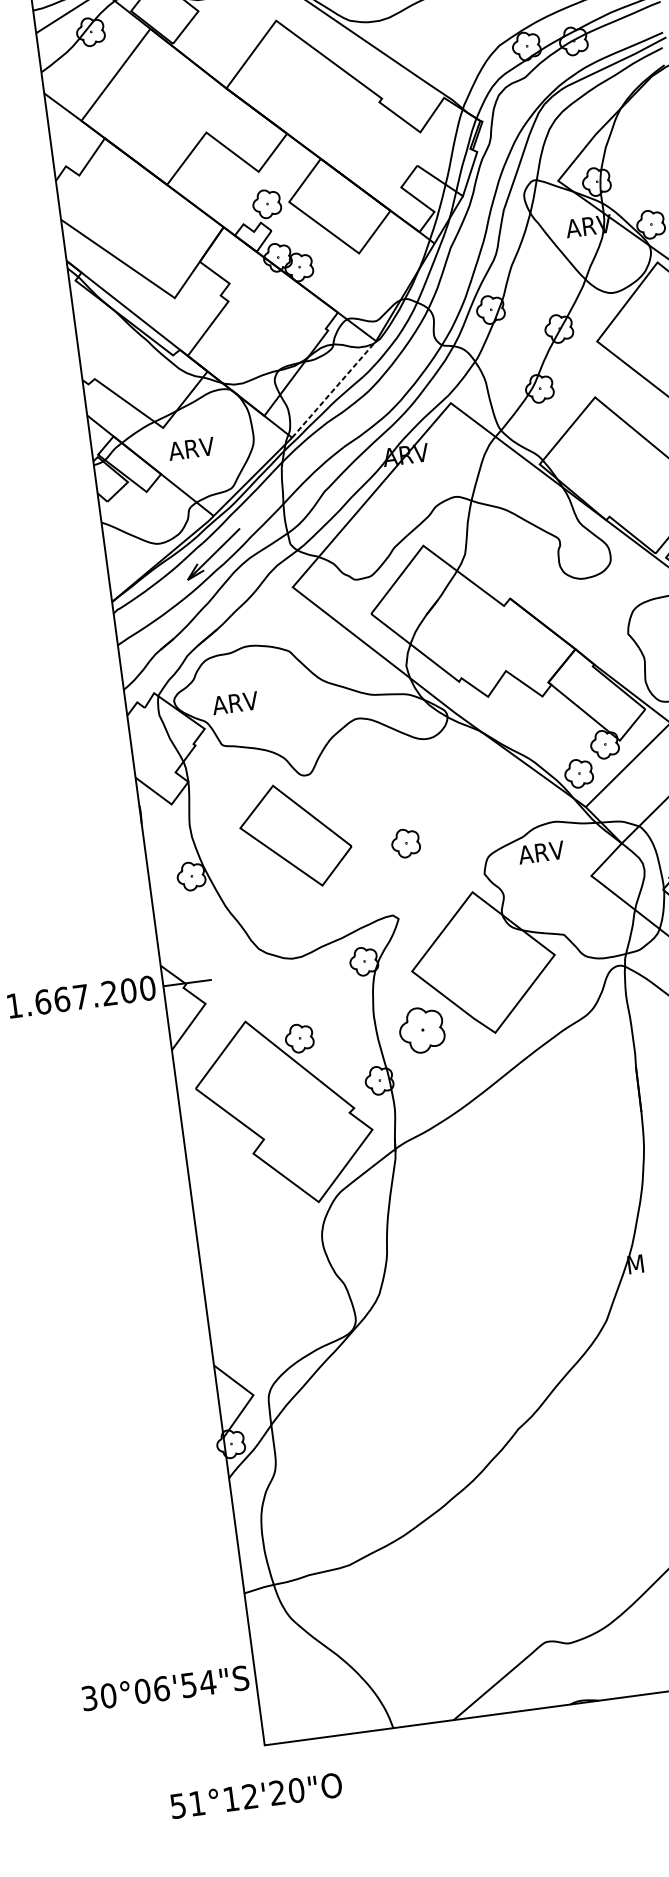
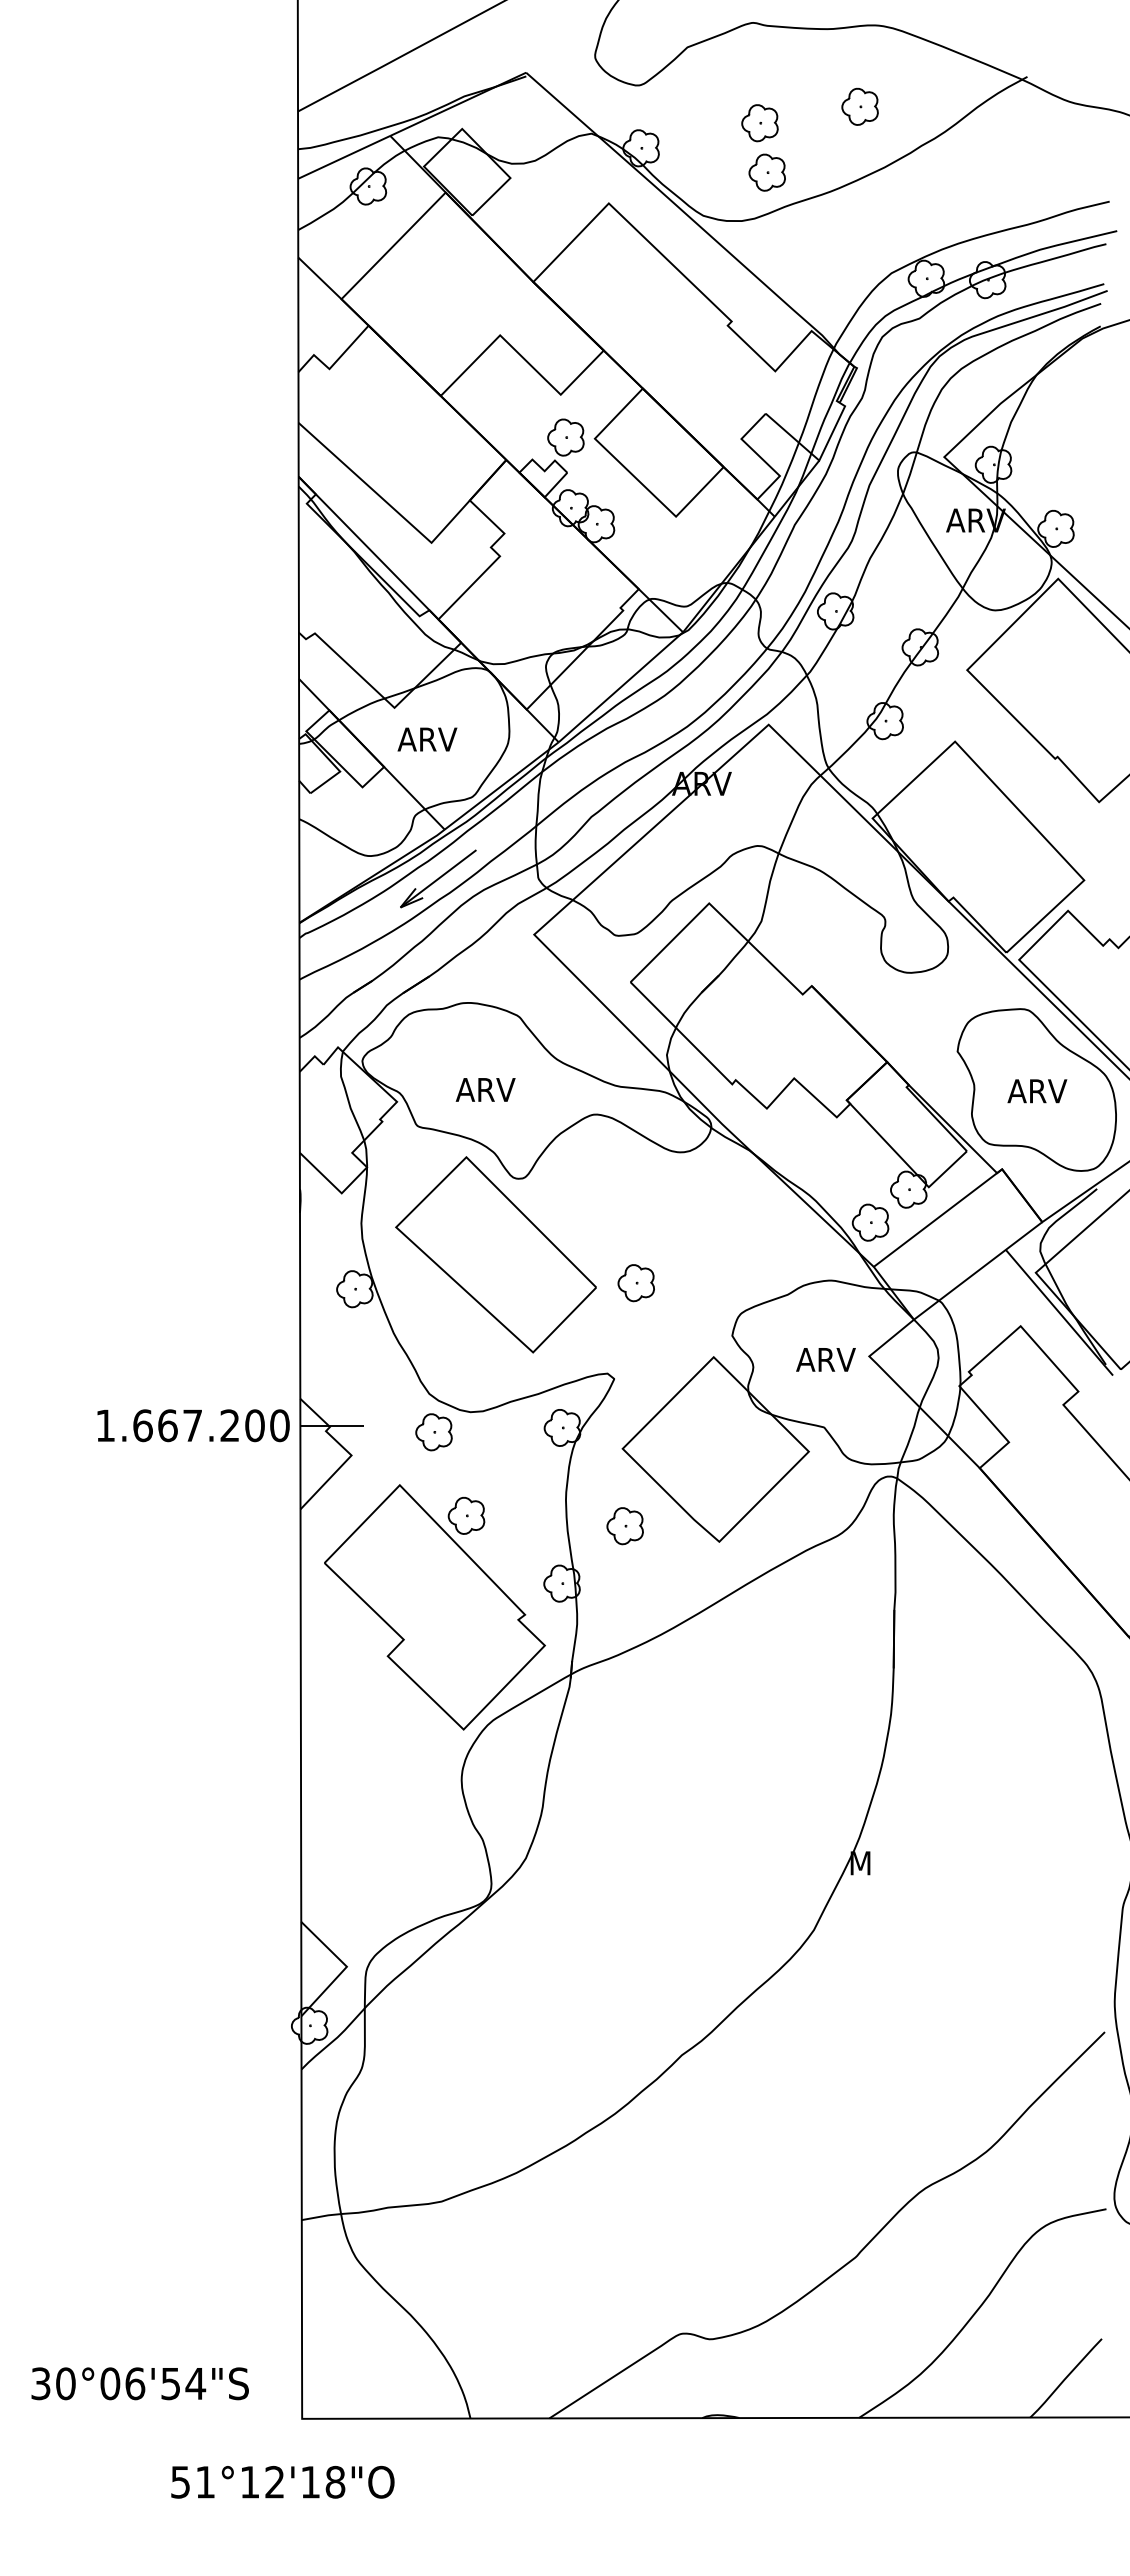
line: (333, 389) -> (620, 687), dashed -> solid
text: (235, 702) -> (485, 1089), moved
part: (295, 835) -> (495, 1254), size x1.43
text: (540, 852) -> (825, 1359), moved
part: (265, 978) -> (433, 1432), added
part: (421, 1030) -> (624, 1526), size x0.62
text: (164, 1688) -> (139, 2383), moved
text: (287, 1791) -> (323, 2481), 51°12'20"O -> 51°12'18"O

